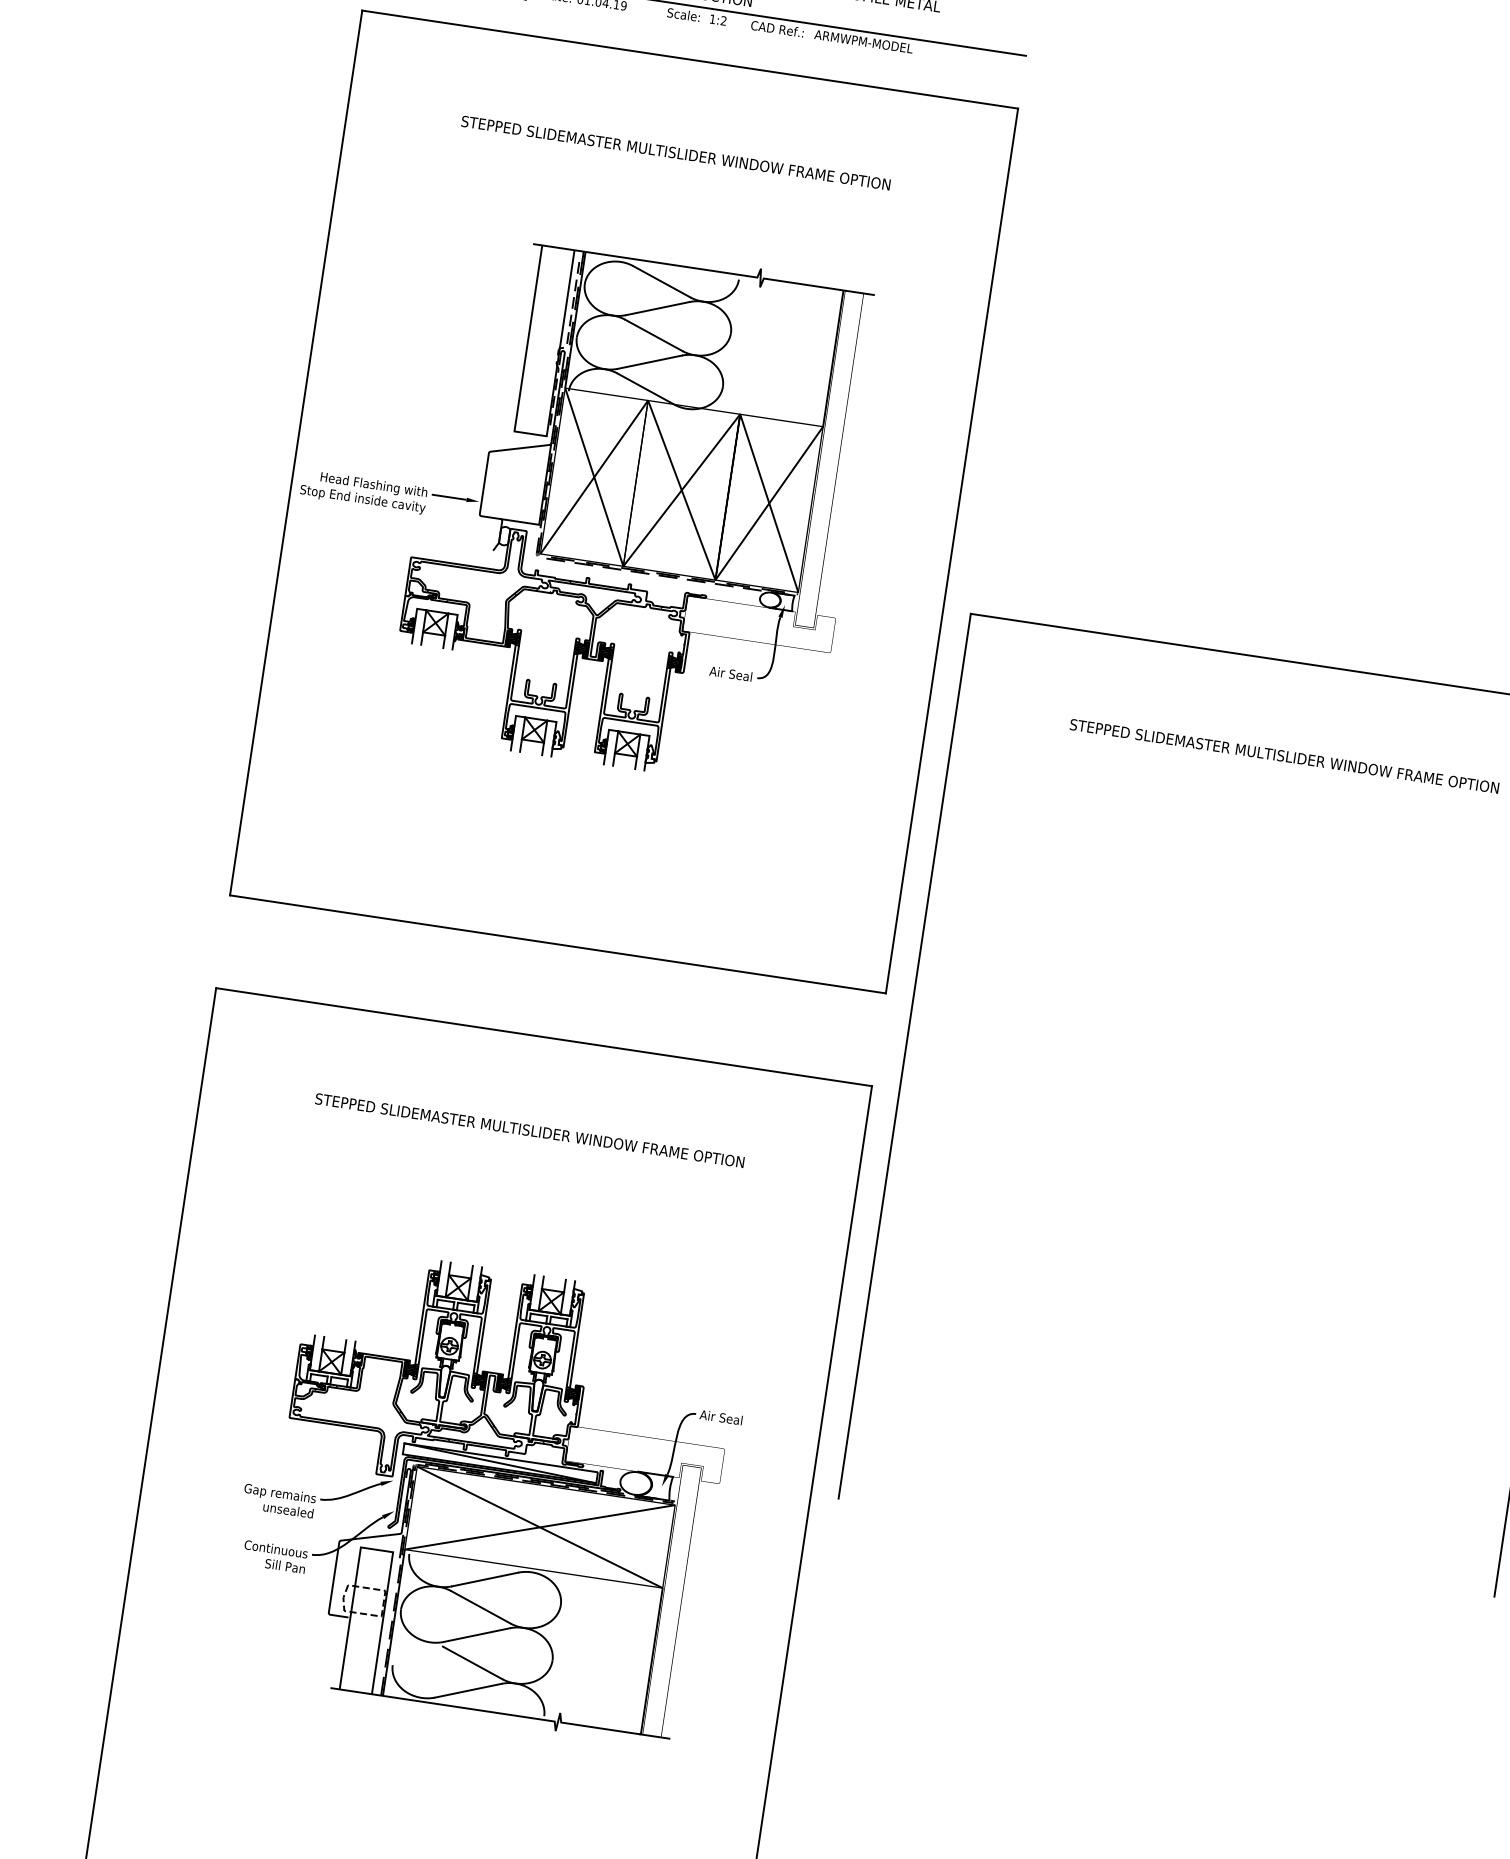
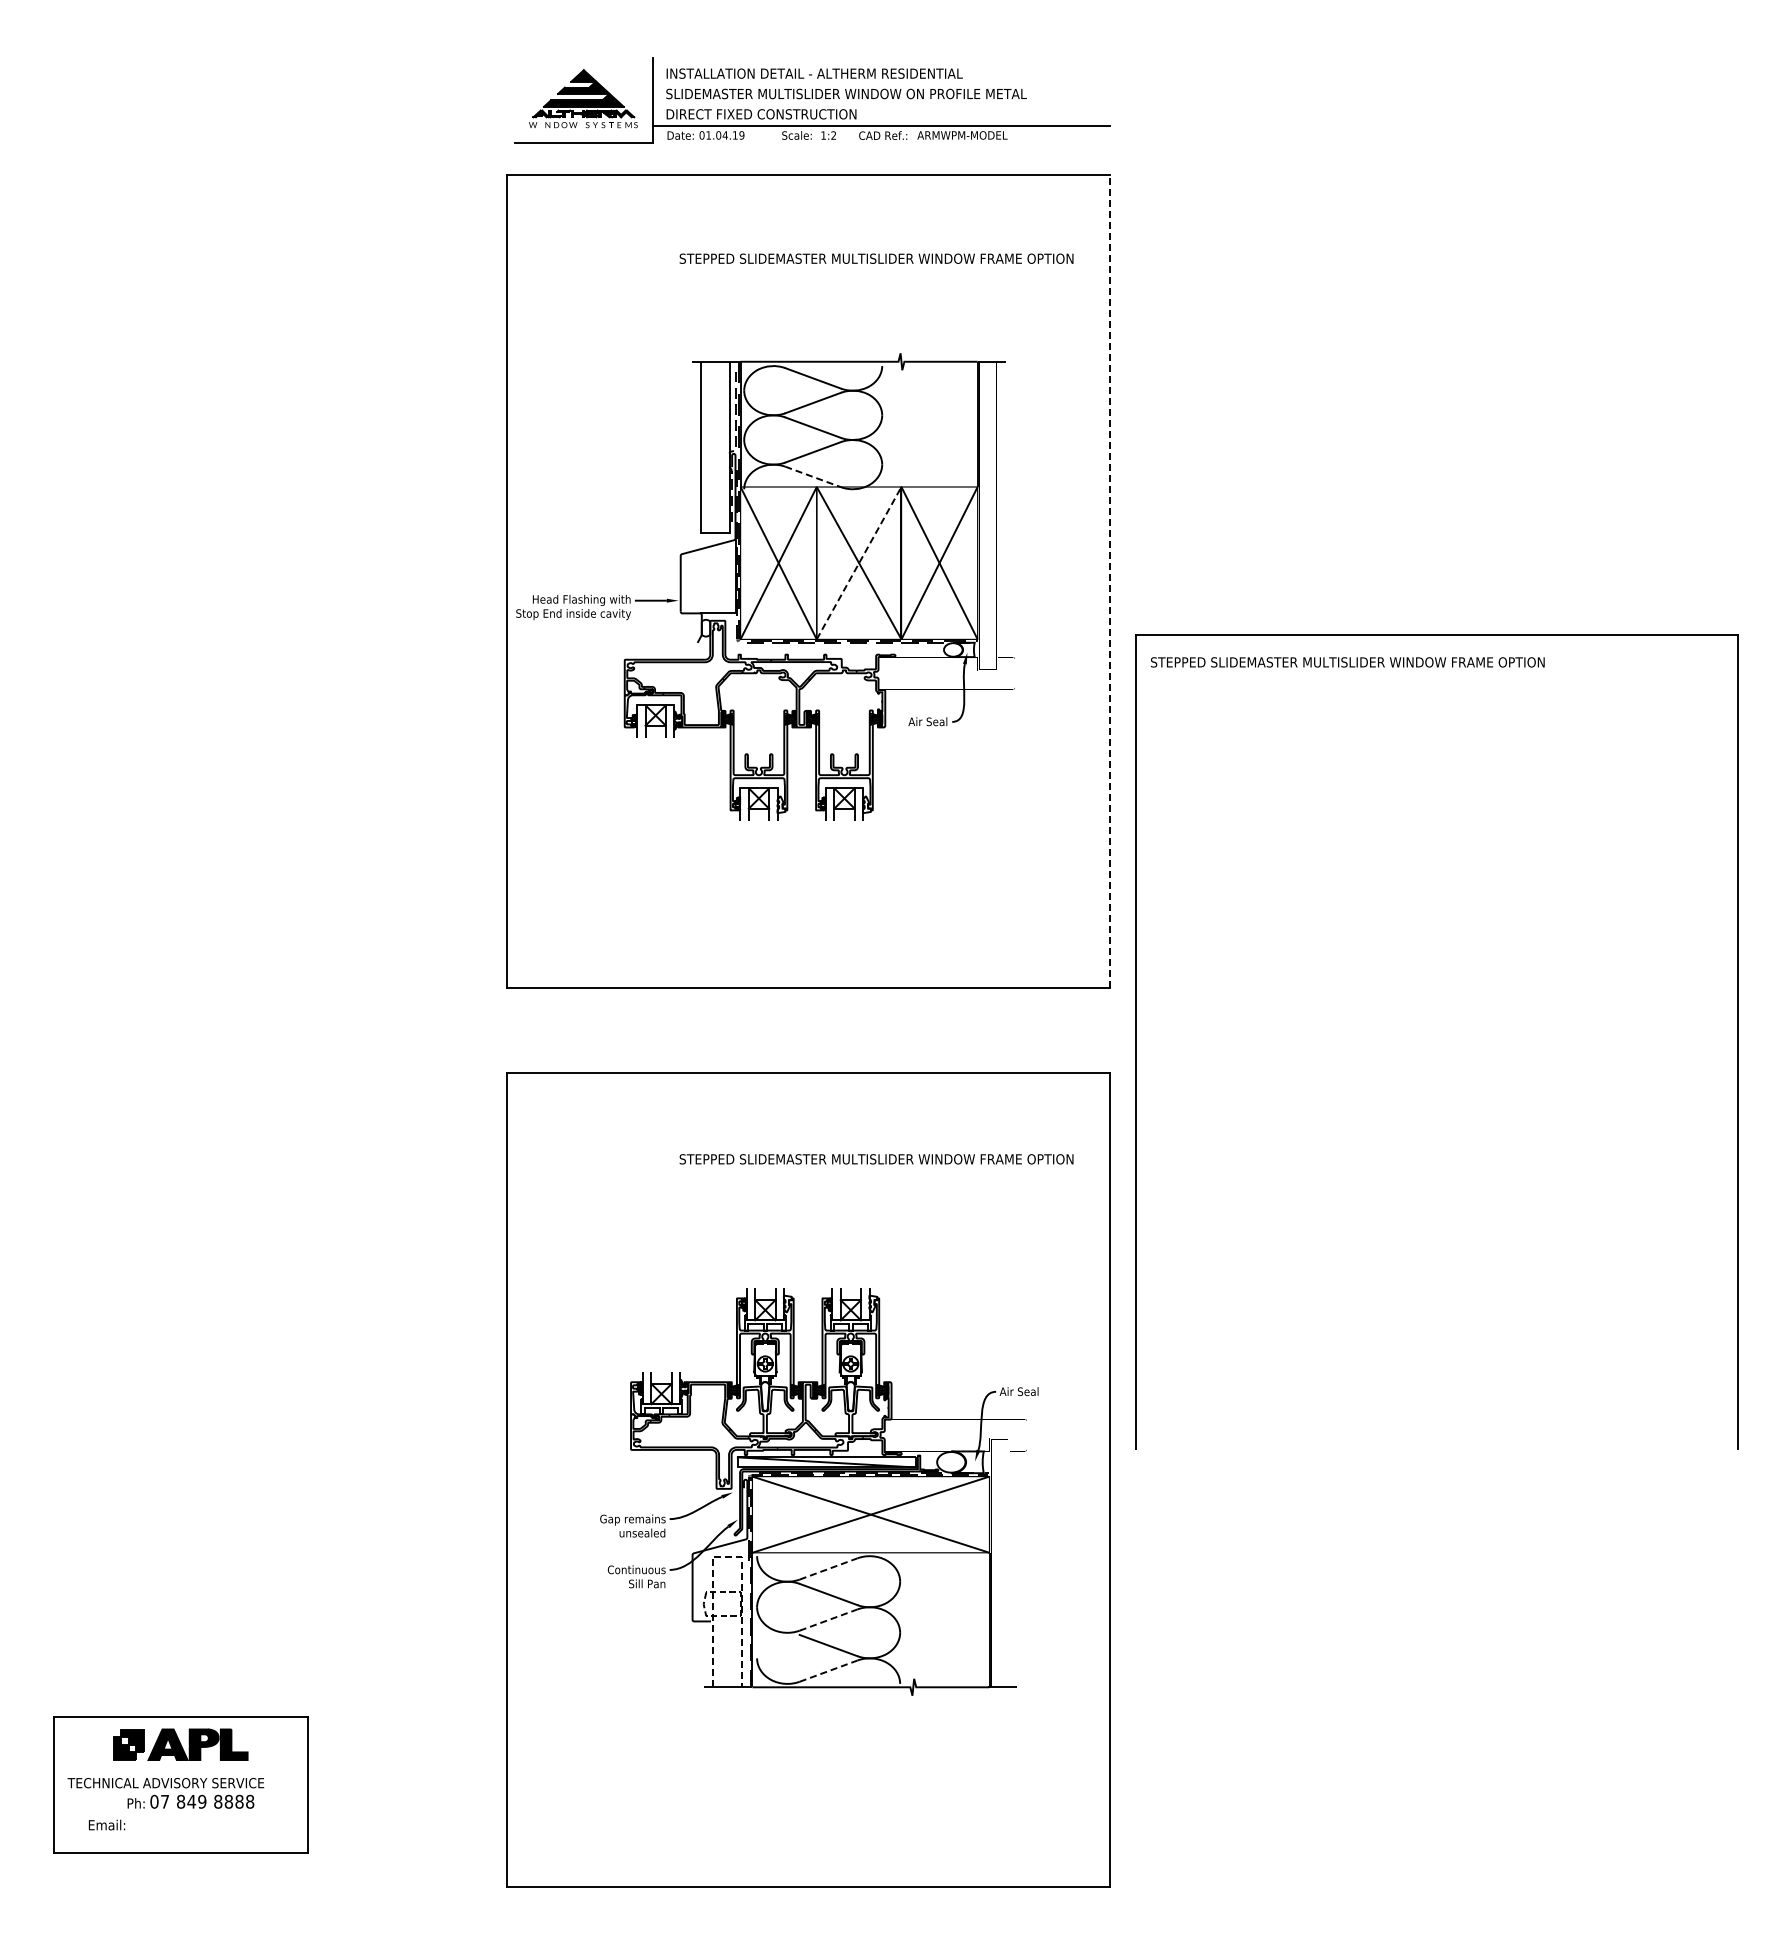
text: (675, 152) -> (876, 258), moved
line: (646, 388) -> (813, 476), solid -> dashed
line: (682, 489) -> (859, 562), solid -> dashed
line: (952, 551) -> (1110, 581), solid -> dashed
text: (1284, 756) -> (1347, 662), moved
text: (529, 1130) -> (876, 1159), moved
line: (377, 1549) -> (727, 1556), solid -> dashed
line: (485, 1579) -> (828, 1568), solid -> dashed
line: (476, 1635) -> (828, 1620), solid -> dashed
line: (468, 1691) -> (828, 1671), solid -> dashed

